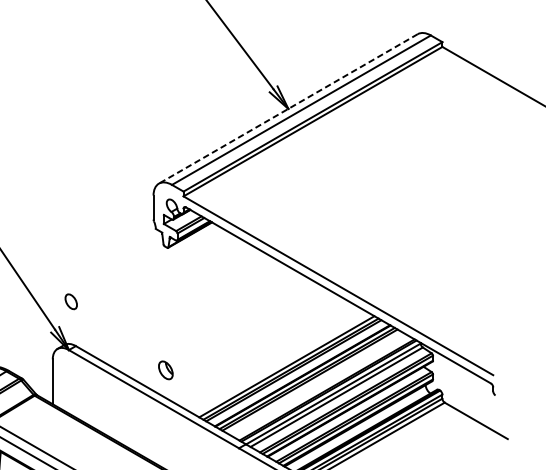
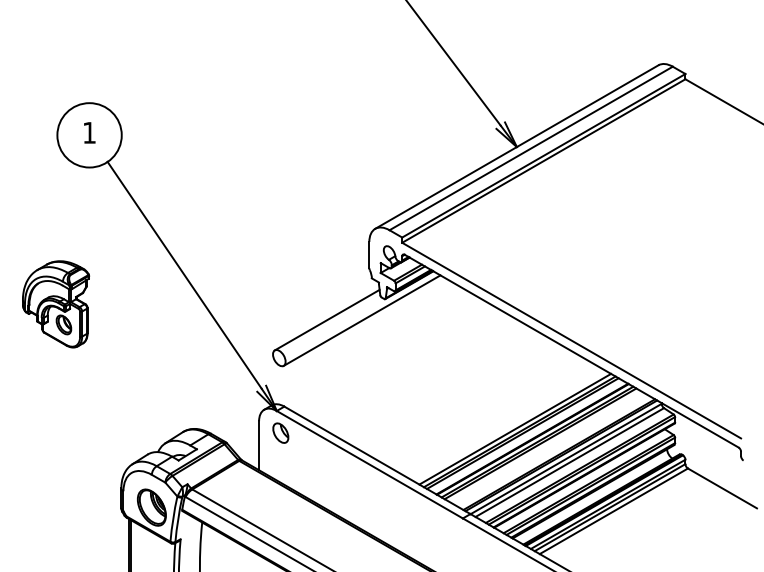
line: (288, 109) -> (516, 147), dashed -> solid
line: (114, 266) -> (326, 319), added
line: (146, 267) -> (361, 320), added
part: (165, 369) -> (280, 432), moved

